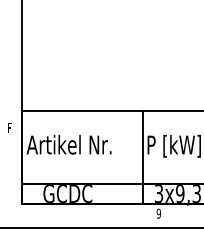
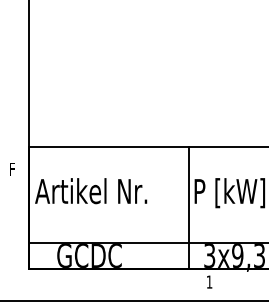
text: (158, 213) -> (209, 281), 9 -> 1

